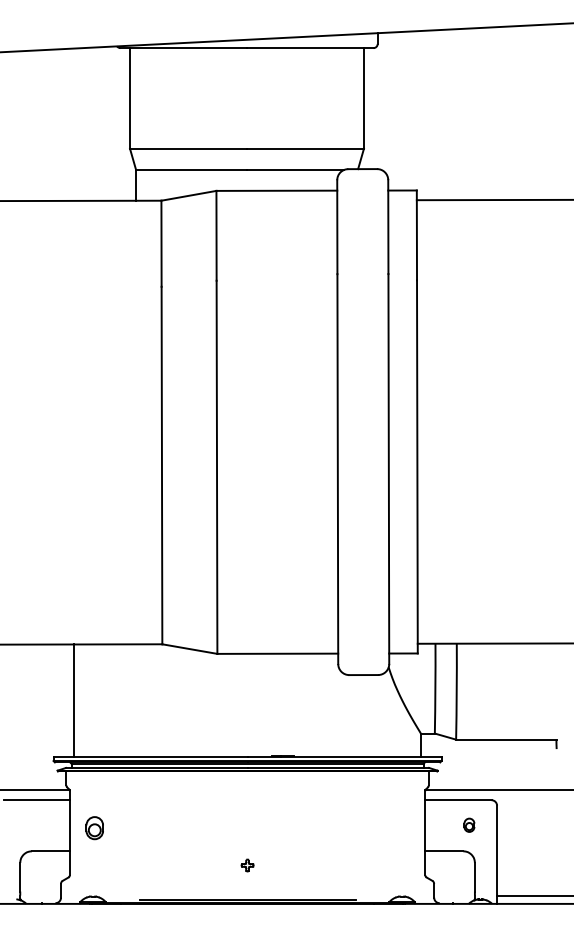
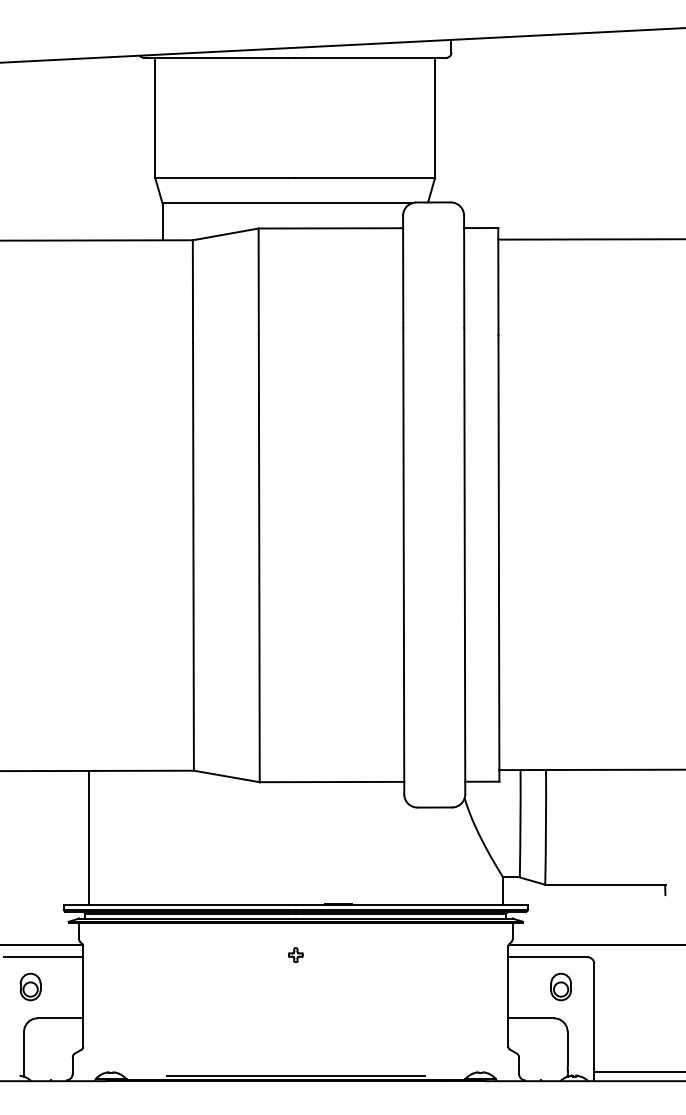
part: (469, 825) -> (561, 987), size x1.67
part: (94, 828) -> (30, 987), moved
part: (247, 865) -> (295, 955), moved

